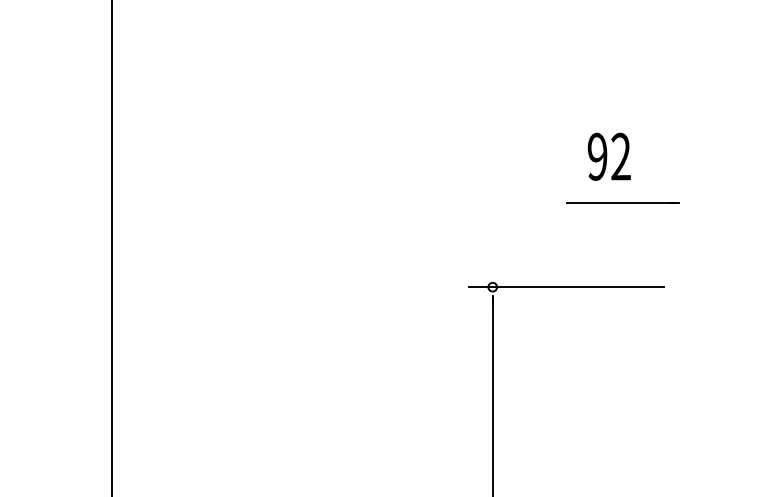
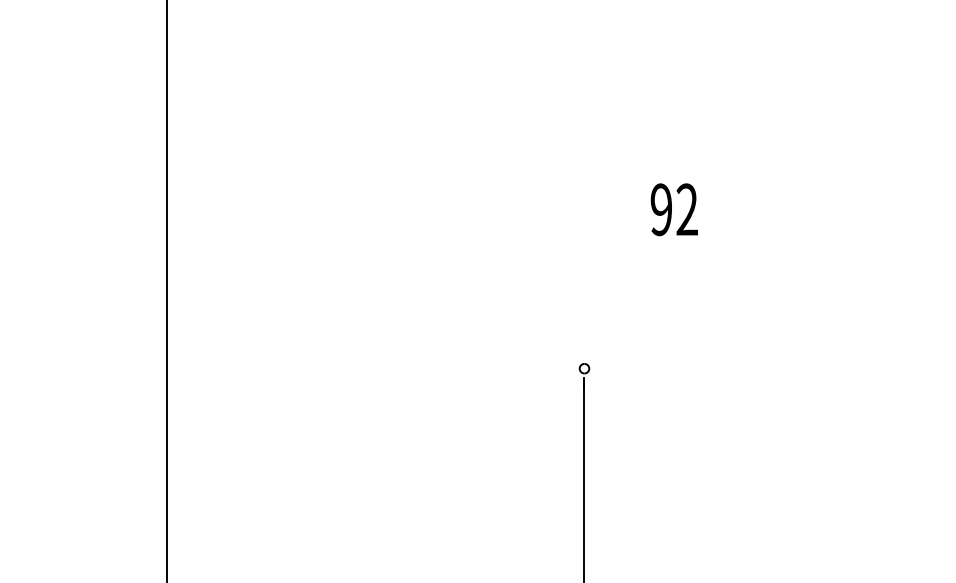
text: (608, 156) -> (673, 209), moved
line: (622, 203) -> (726, 276), removed
line: (566, 286) -> (665, 368), removed

